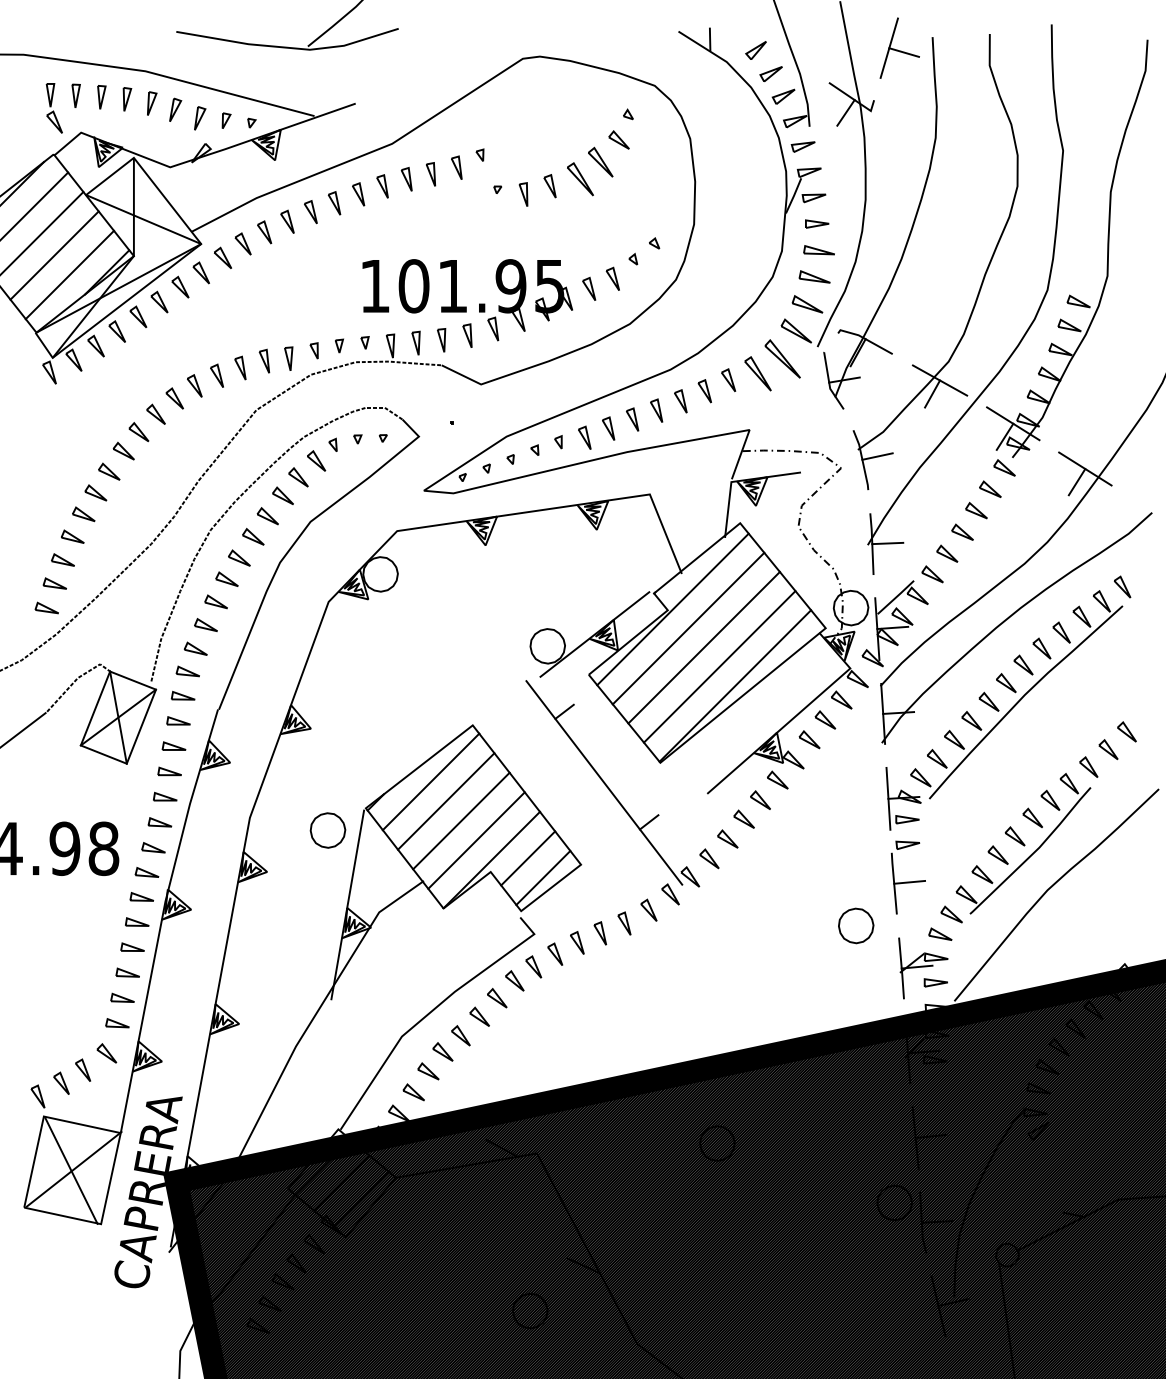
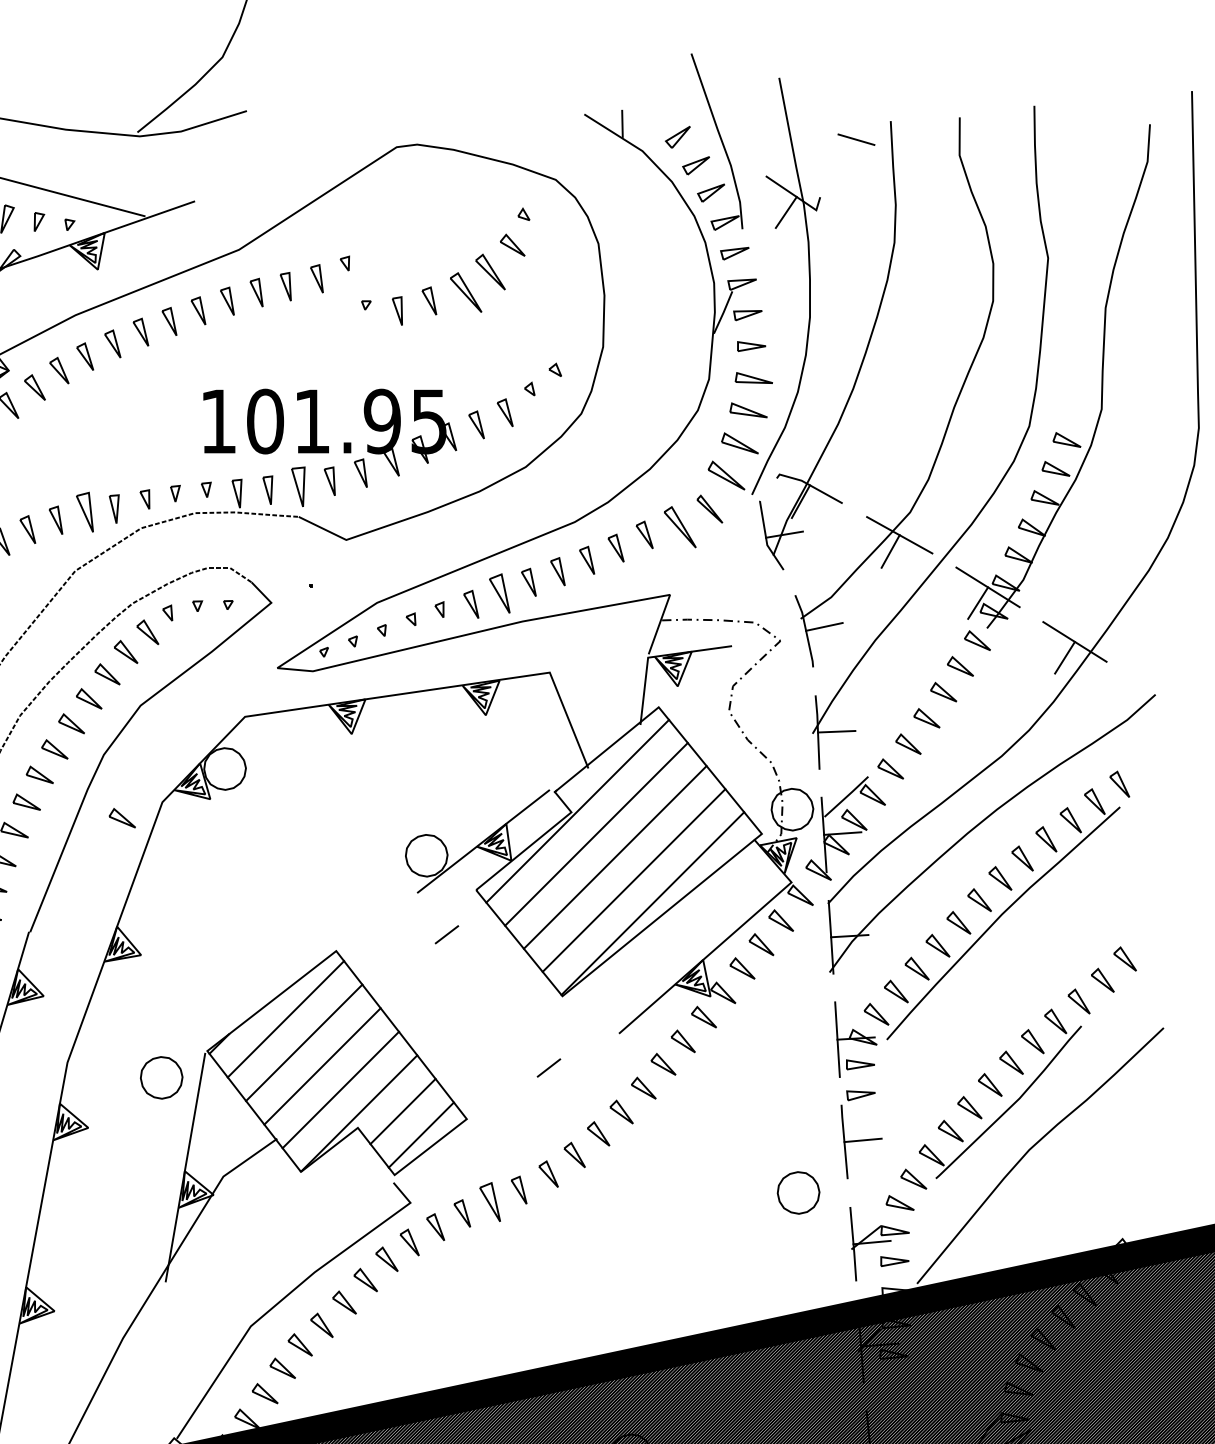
line: (888, 47) -> (837, 133), removed
part: (441, 340) -> (298, 486), size x1.4
part: (782, 358) -> (709, 508), size x0.6
part: (264, 360) -> (85, 511), size x1.4
part: (608, 428) -> (499, 593), size x1.4
part: (295, 614) -> (122, 817), added
line: (604, 782) -> (495, 1019), removed
part: (599, 933) -> (489, 1202), size x1.4

